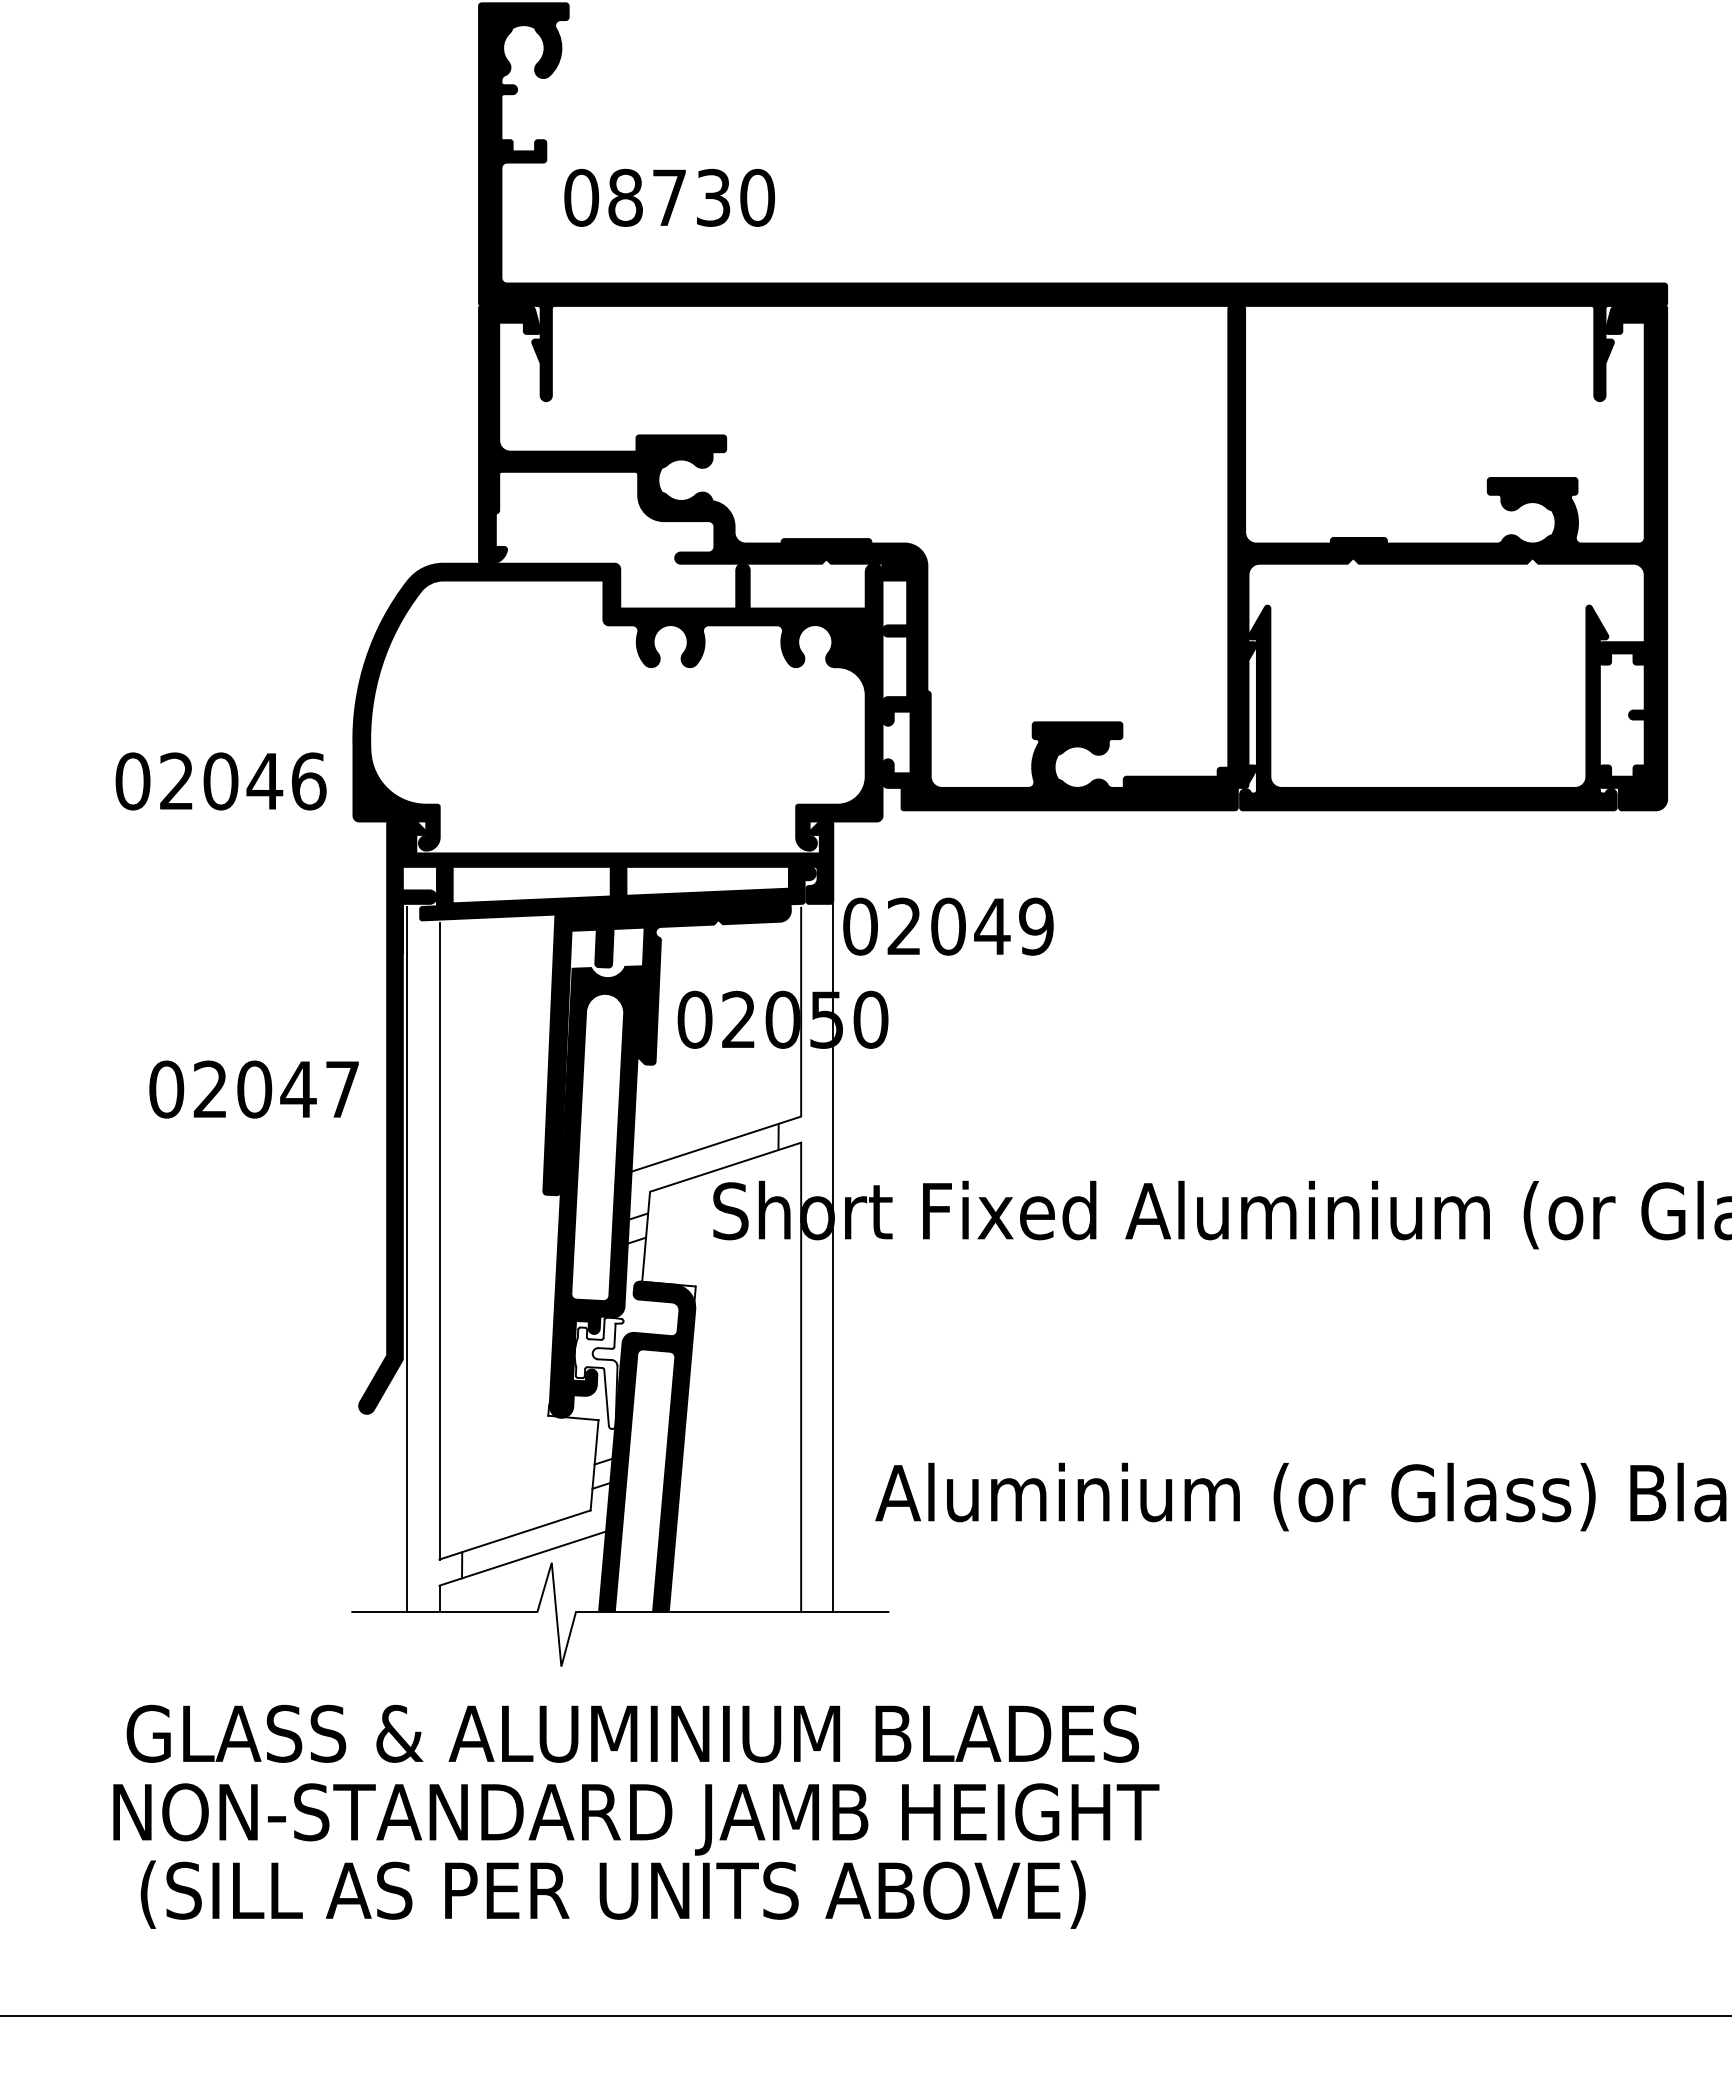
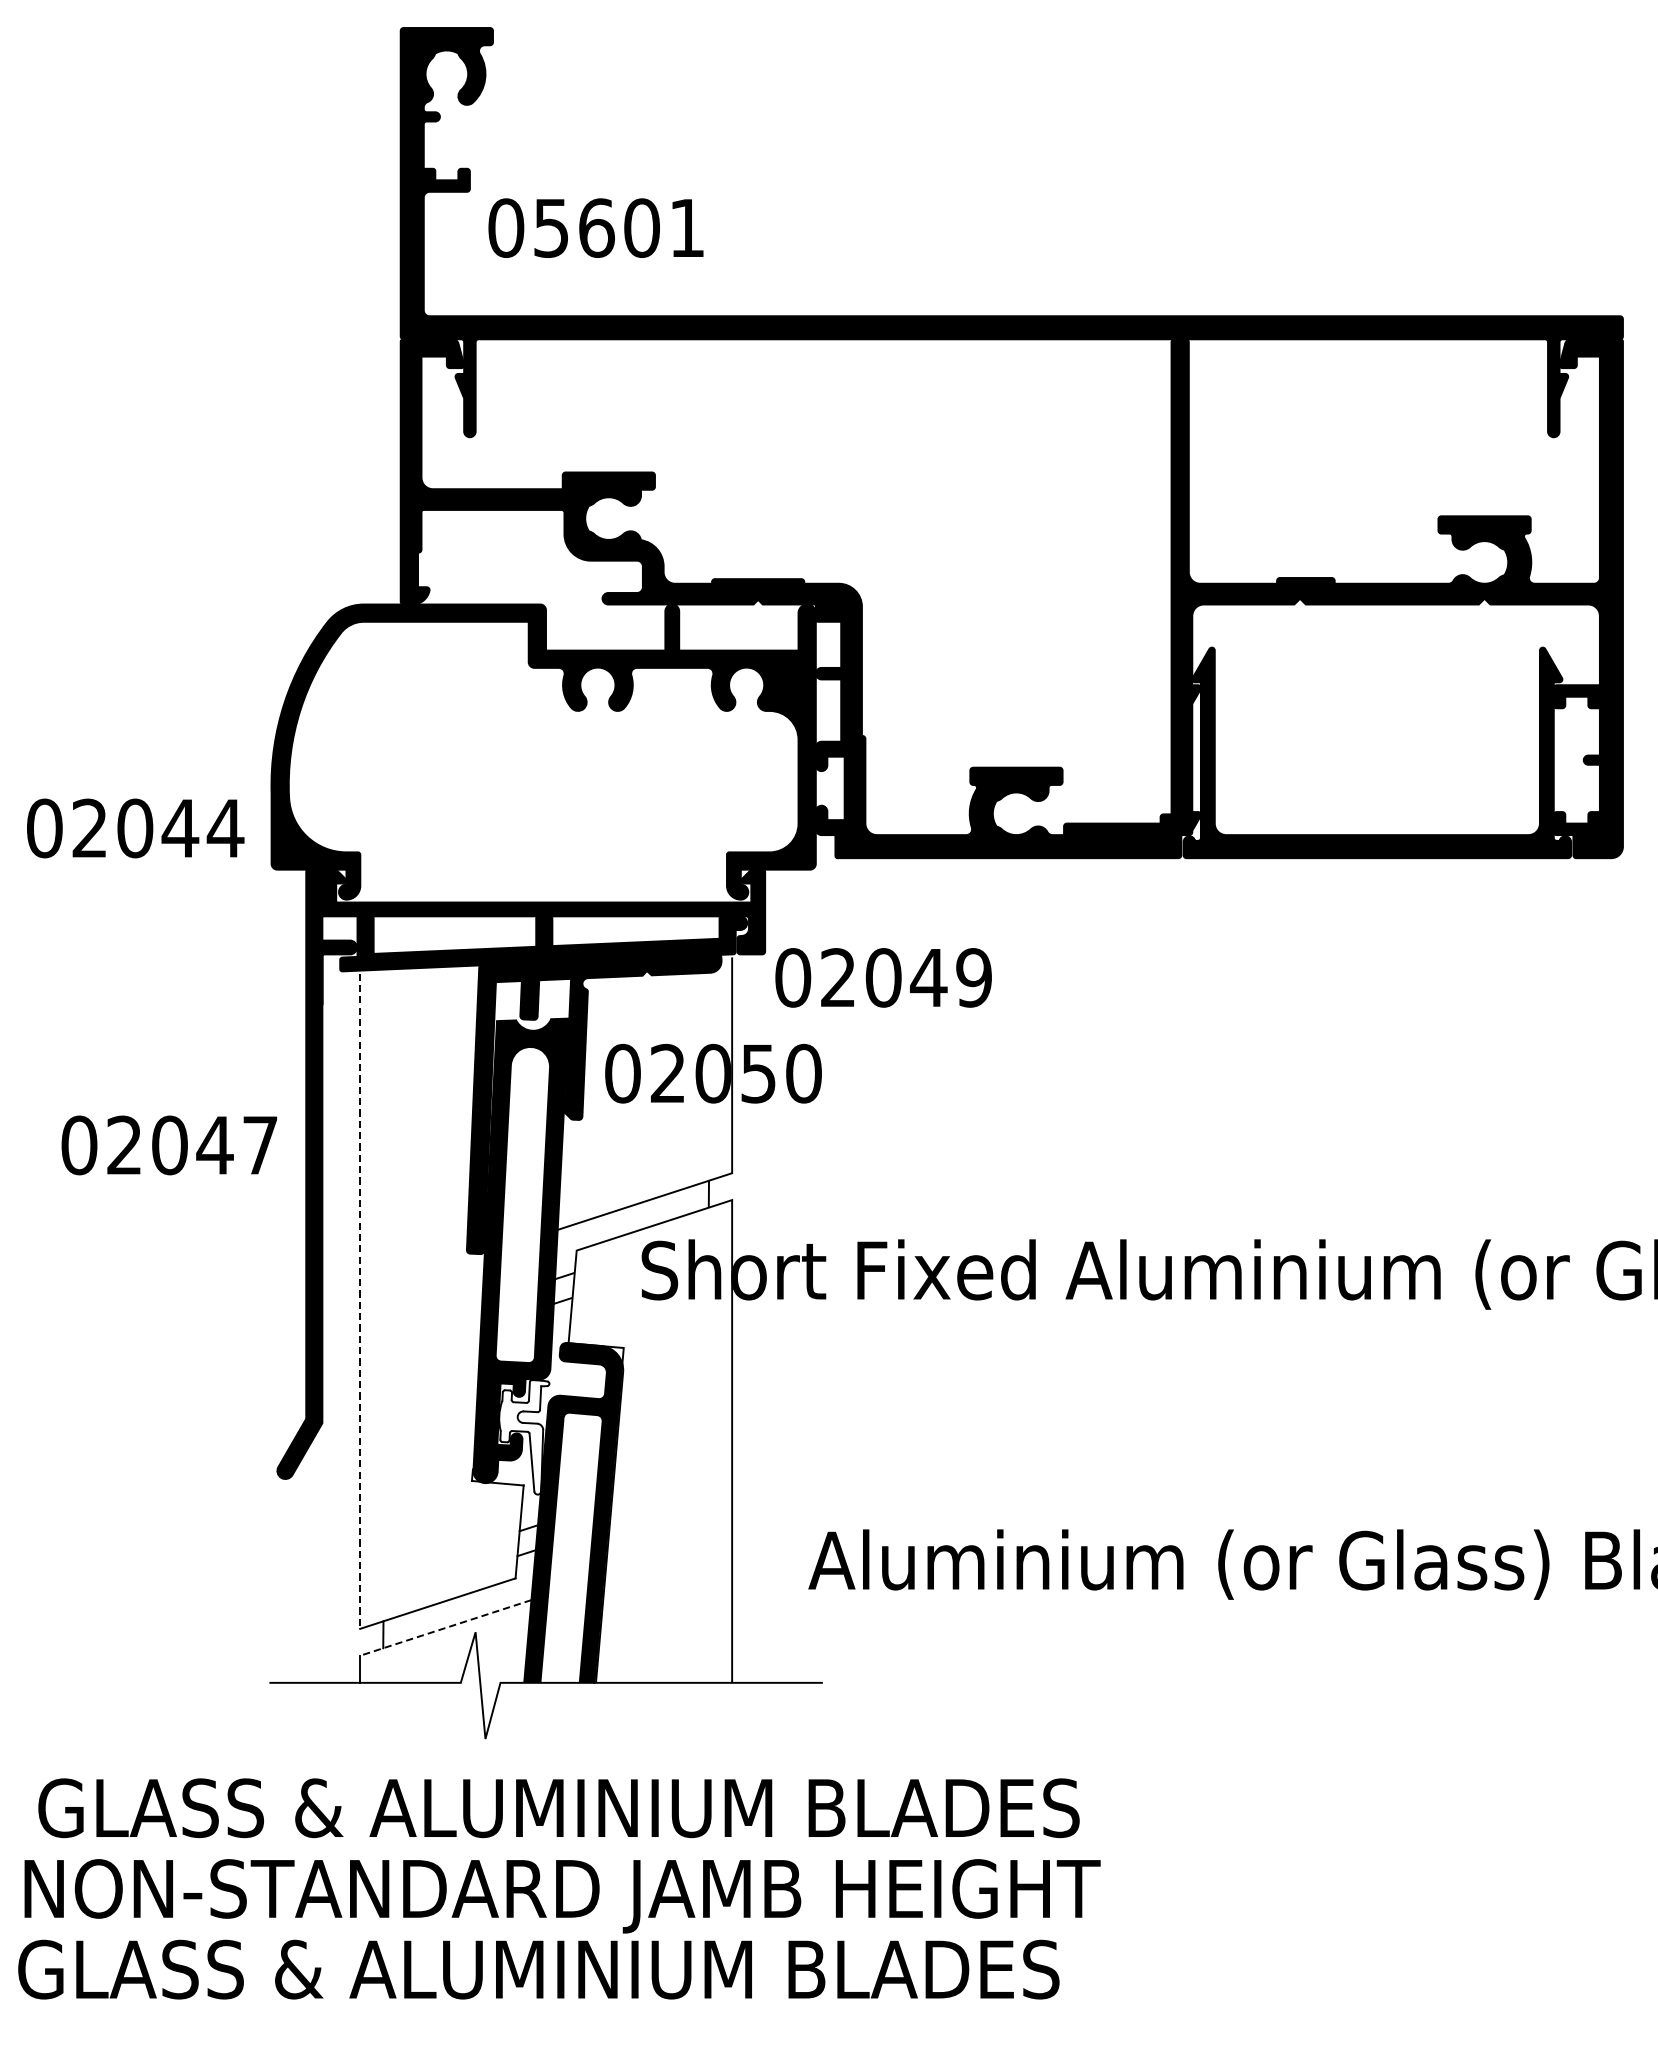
text: (691, 197) -> (619, 227), 08730 -> 05601
text: (308, 781) -> (225, 828), 02046 -> 02044
line: (439, 1241) -> (360, 1301), solid -> dashed
line: (833, 1257) -> (765, 1318), removed
line: (407, 1258) -> (327, 1319), removed
line: (522, 1558) -> (445, 1627), solid -> dashed
text: (613, 1894) -> (539, 1973), (SILL AS PER UNITS ABOVE) -> GLASS & ALUMINIUM BLADES

